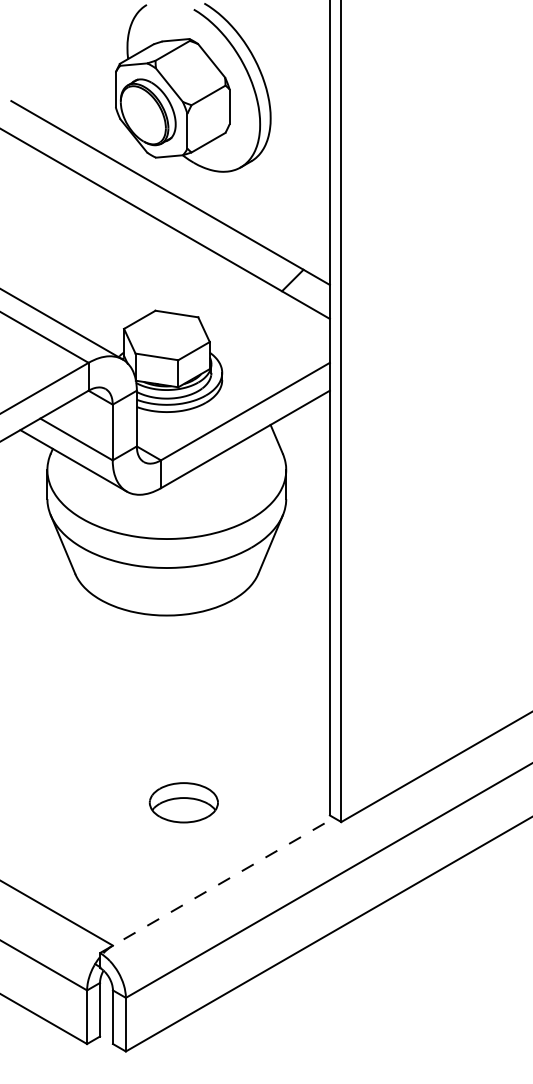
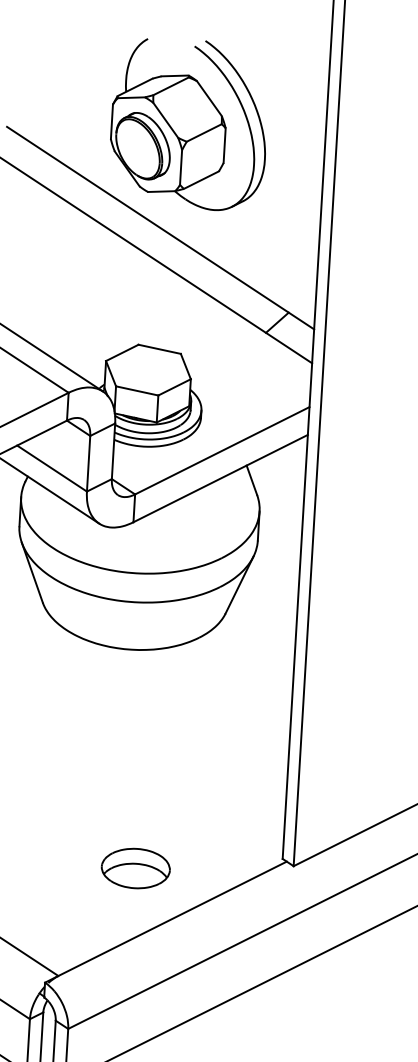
part: (183, 802) -> (135, 868), moved
line: (217, 885) -> (166, 922), dashed -> solid

